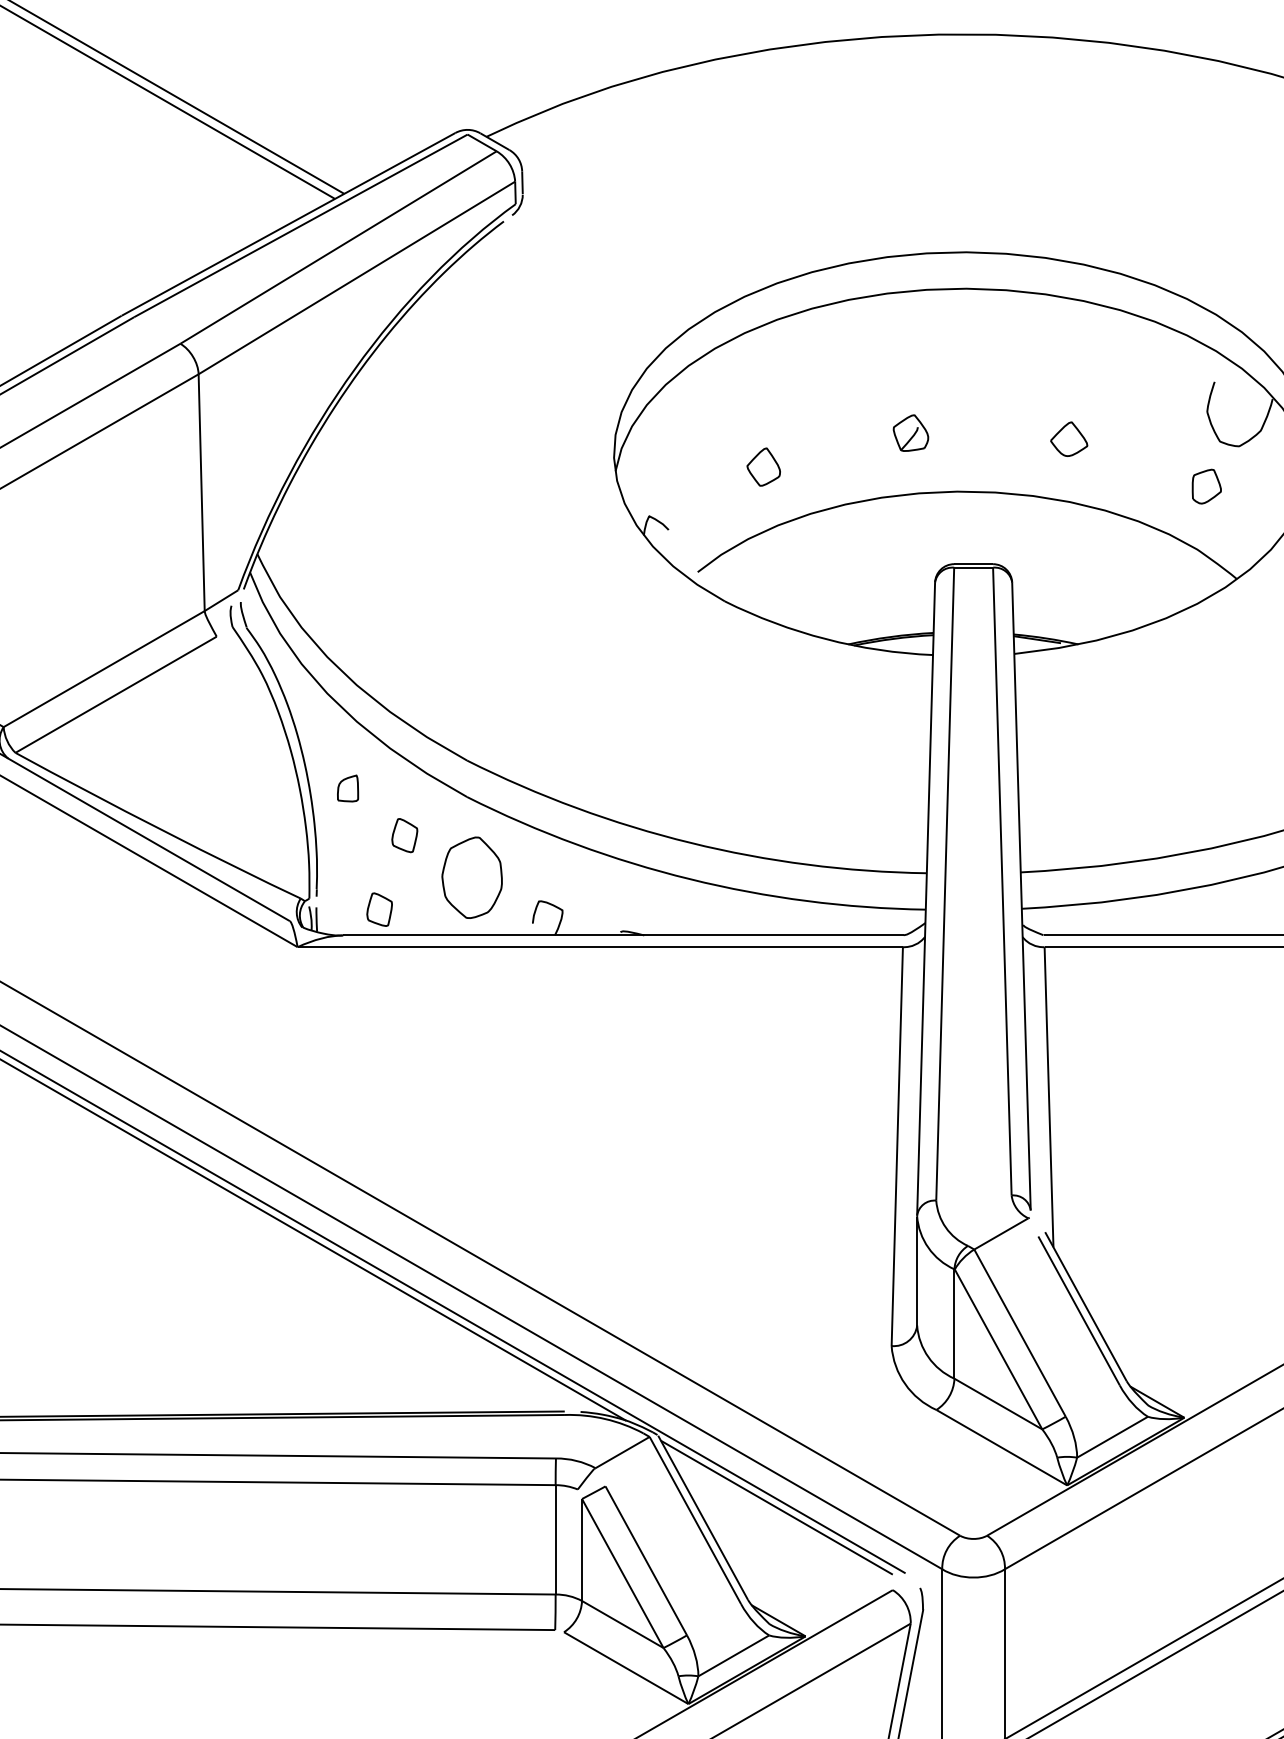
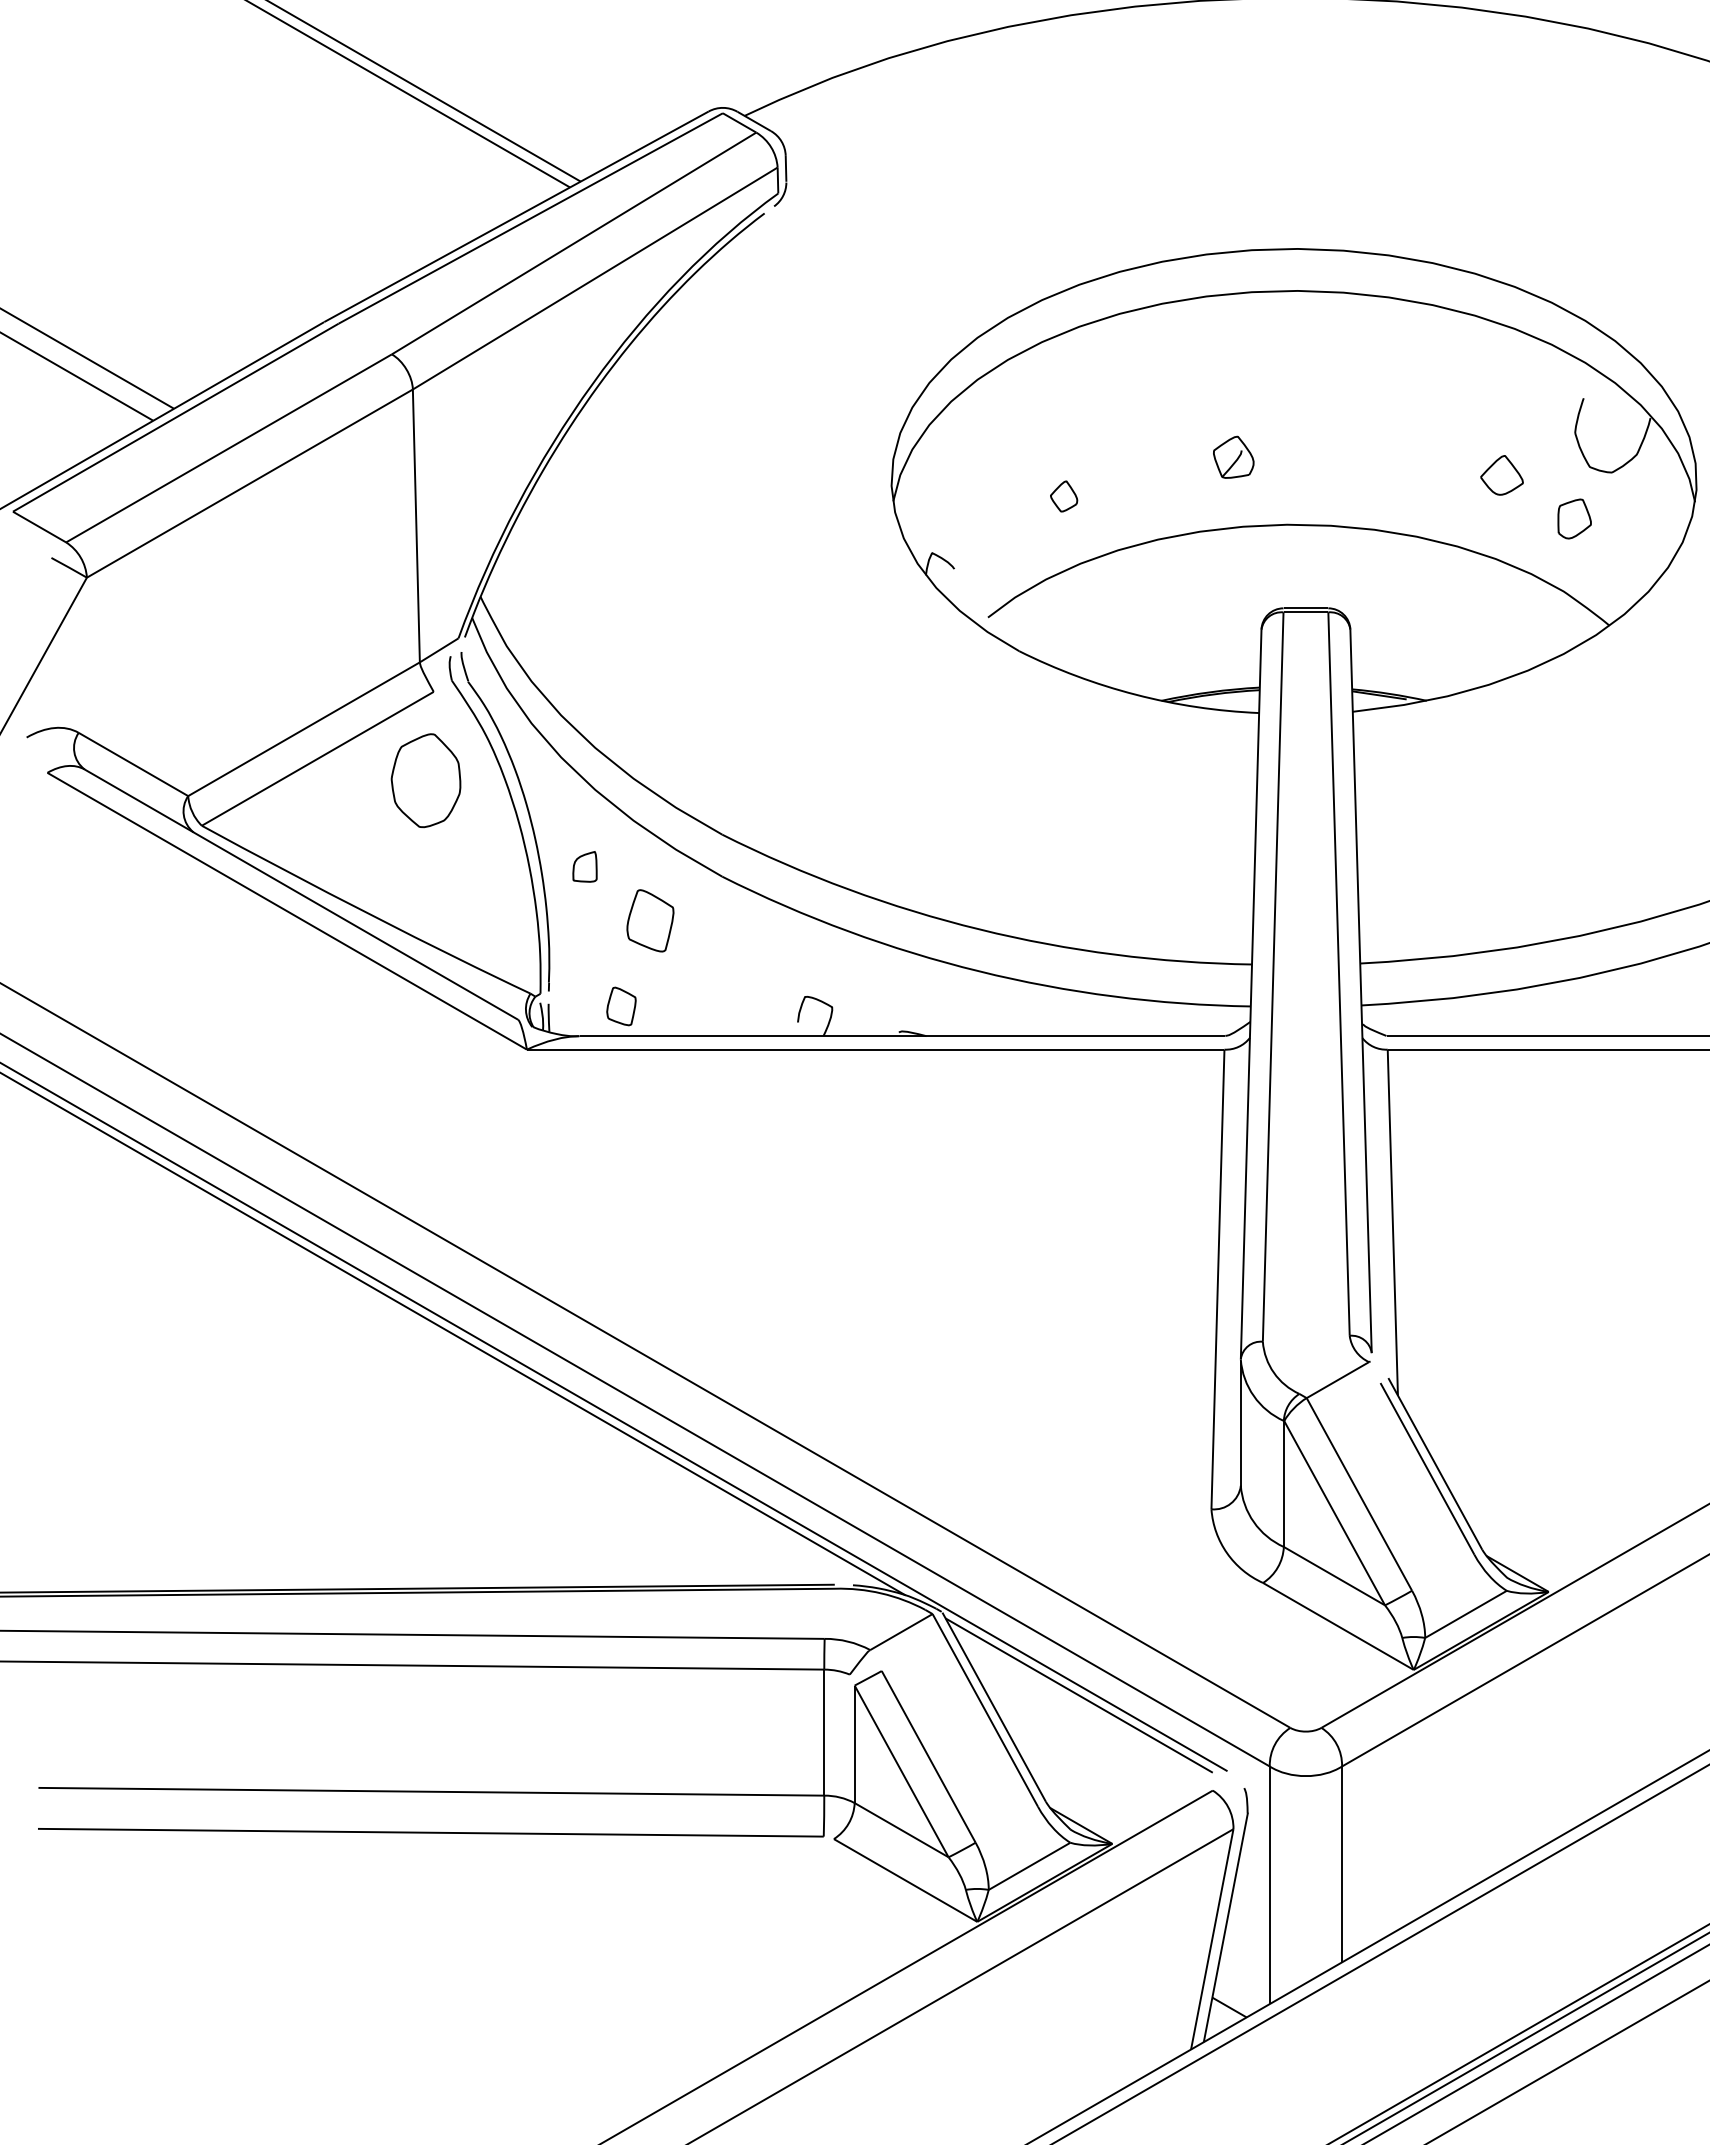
part: (1068, 439) -> (1501, 475), moved
part: (763, 467) -> (1063, 496), size x0.7
part: (404, 835) -> (650, 921), size x1.6
part: (471, 877) -> (425, 780), moved

